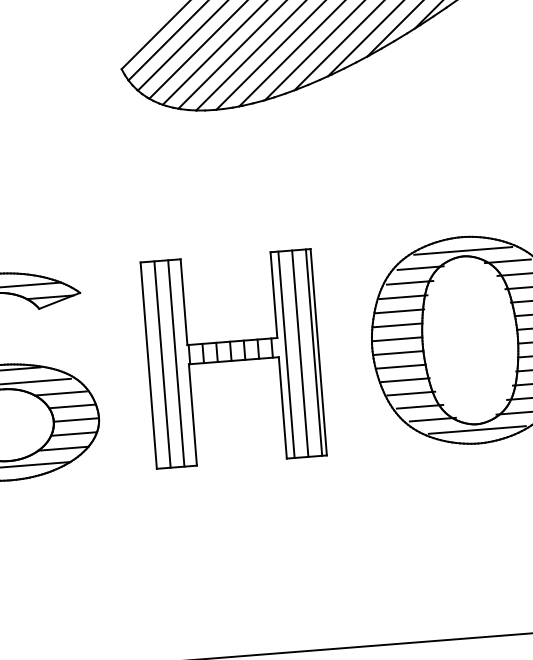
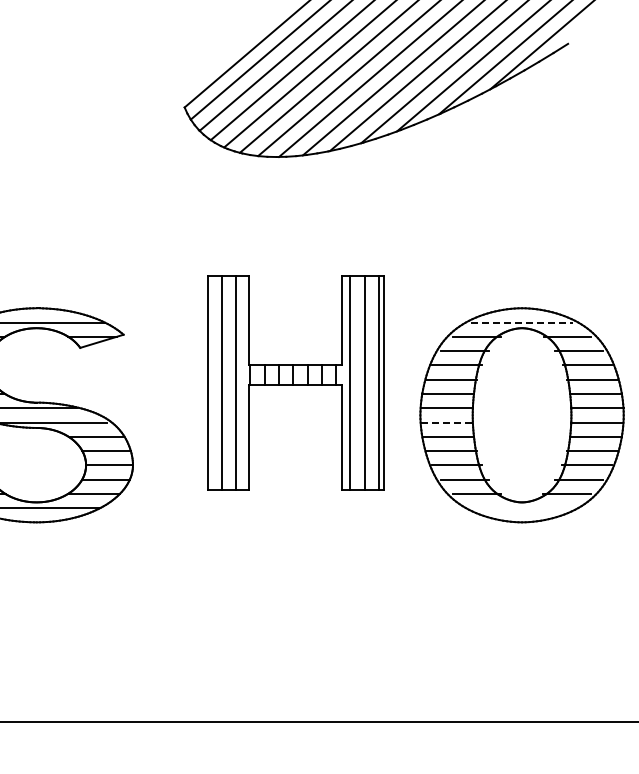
line: (463, 250) -> (522, 322), solid -> dashed
line: (398, 352) -> (447, 422), solid -> dashed
part: (233, 358) -> (295, 382), moved
line: (476, 430) -> (521, 508), removed

